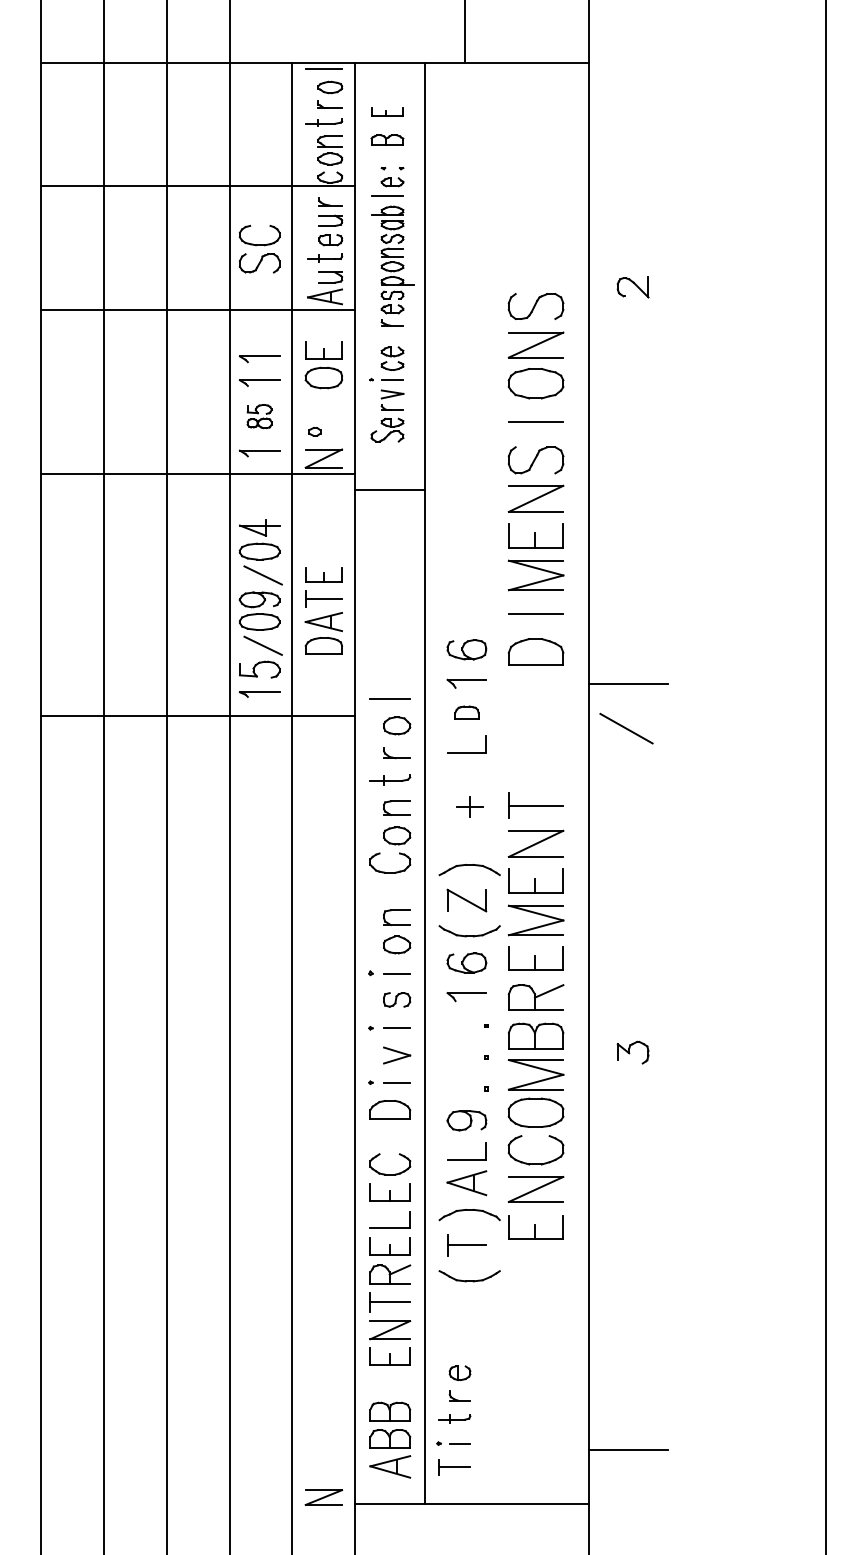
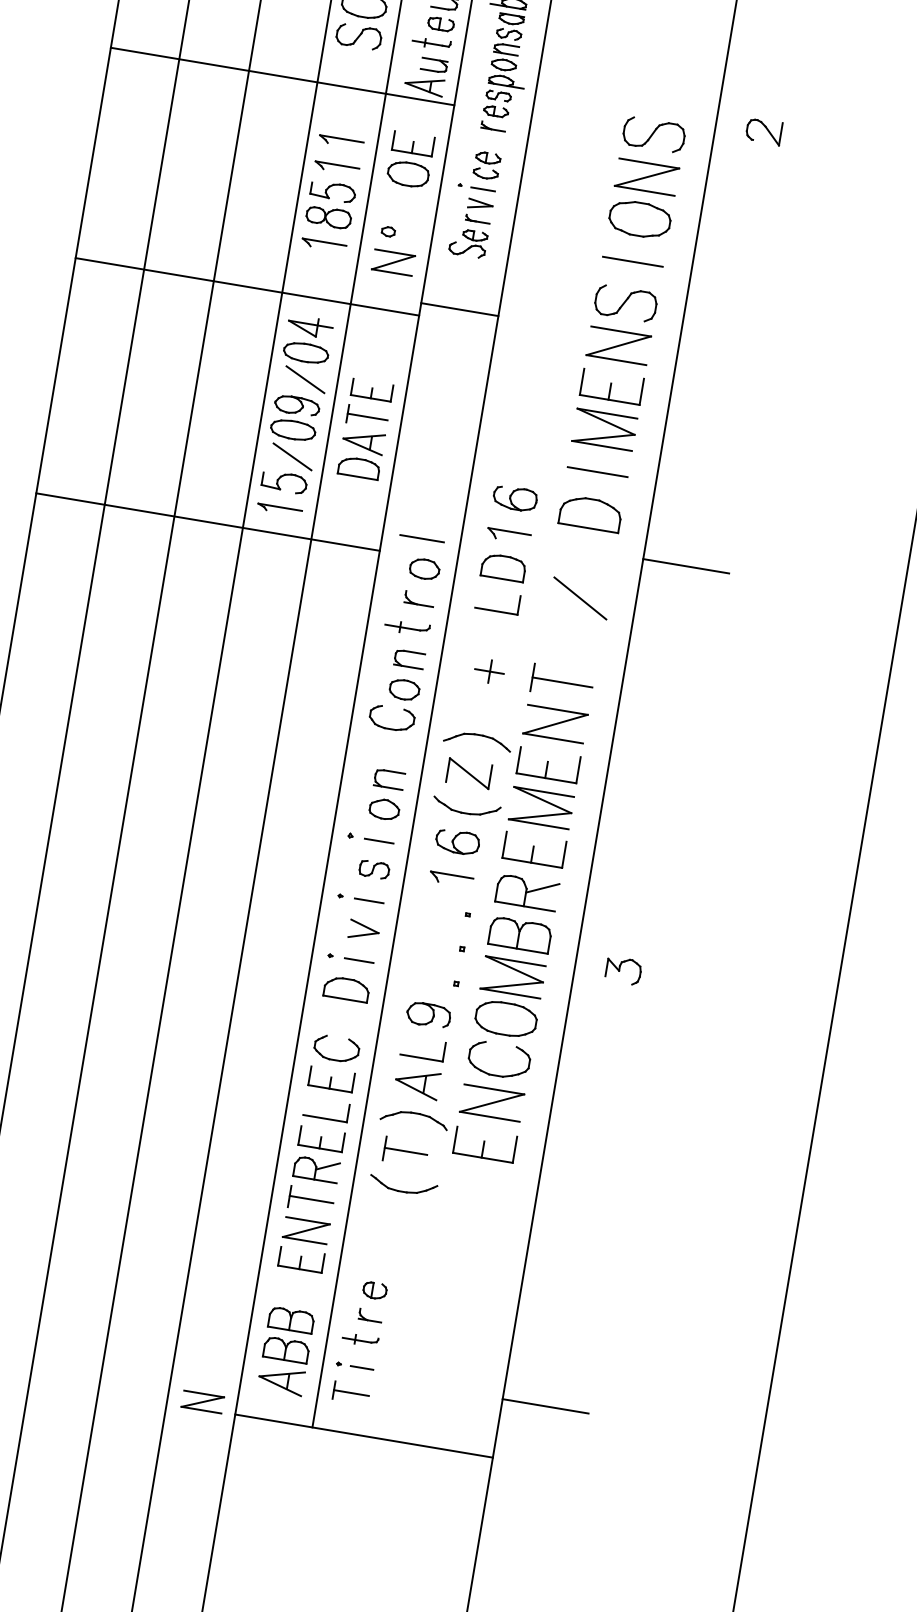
part: (259, 416) -> (330, 204), size x1.67
line: (197, 473) -> (246, 286), moved
part: (466, 712) -> (503, 567), size x1.67
line: (626, 728) -> (580, 598), moved

